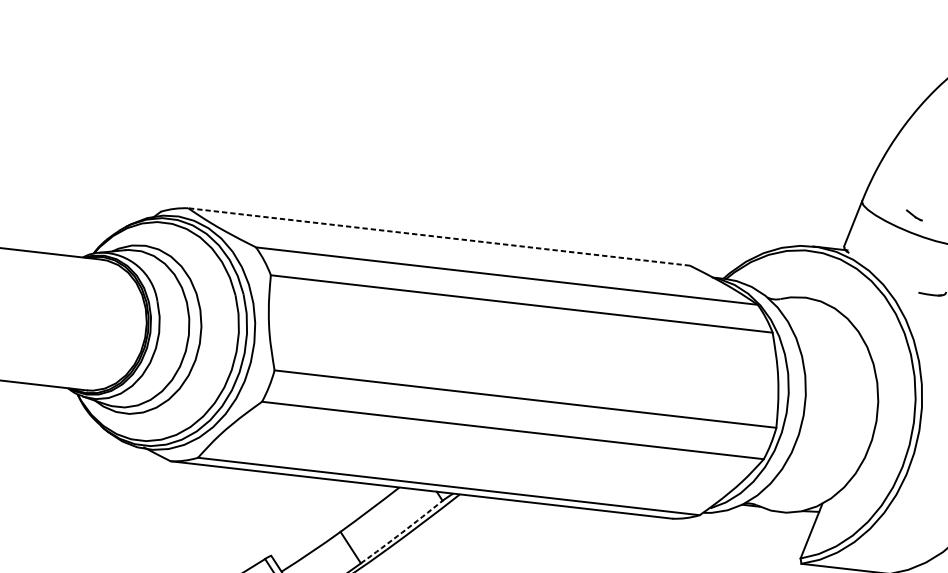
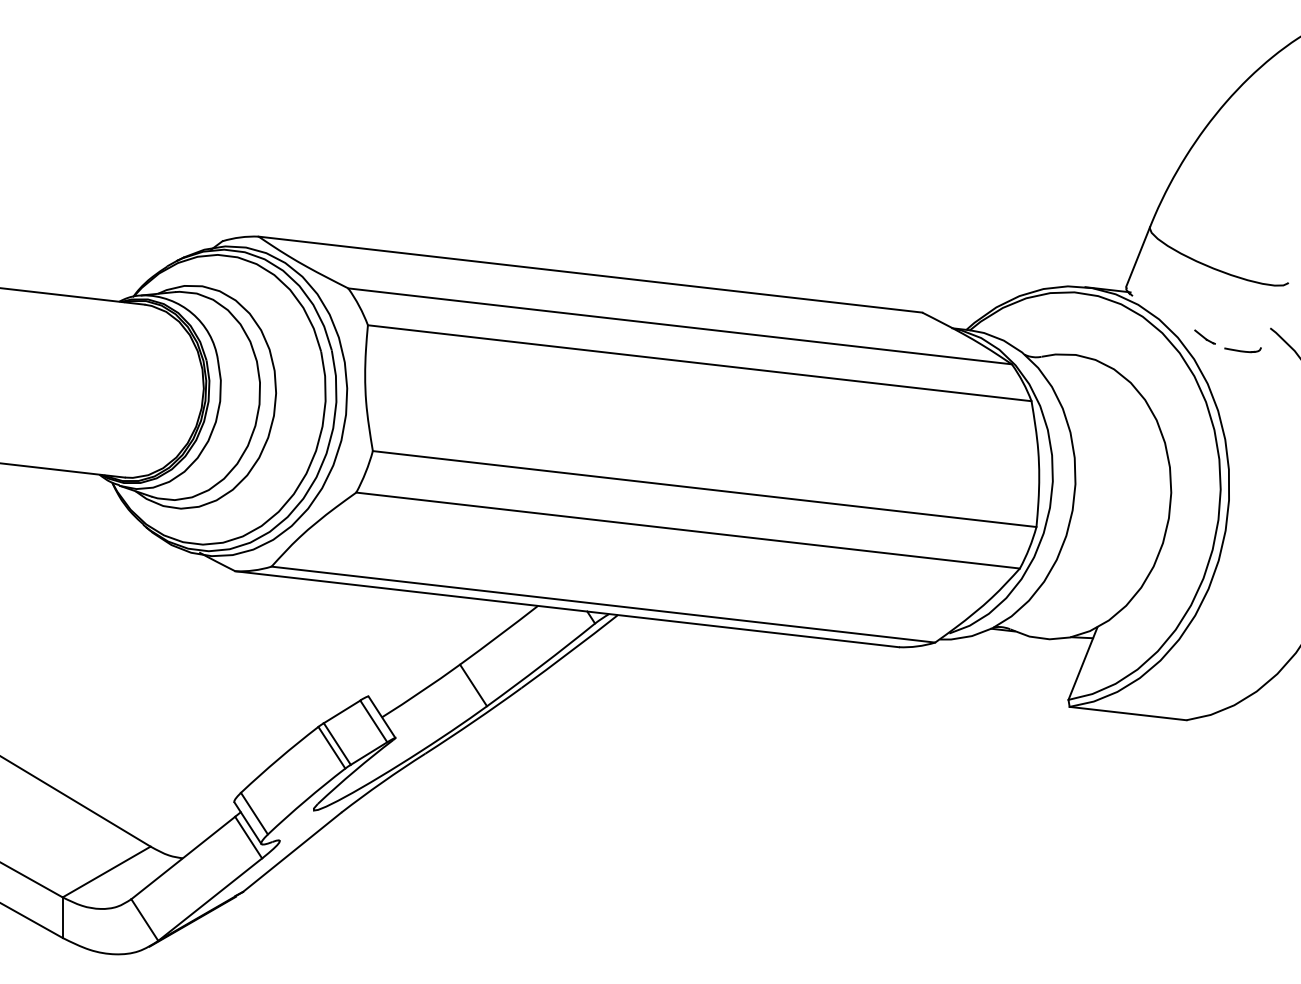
part: (913, 214) -> (1204, 336), moved
line: (439, 236) -> (590, 274), dashed -> solid
arc: (402, 532) -> (541, 665), dashed -> solid

